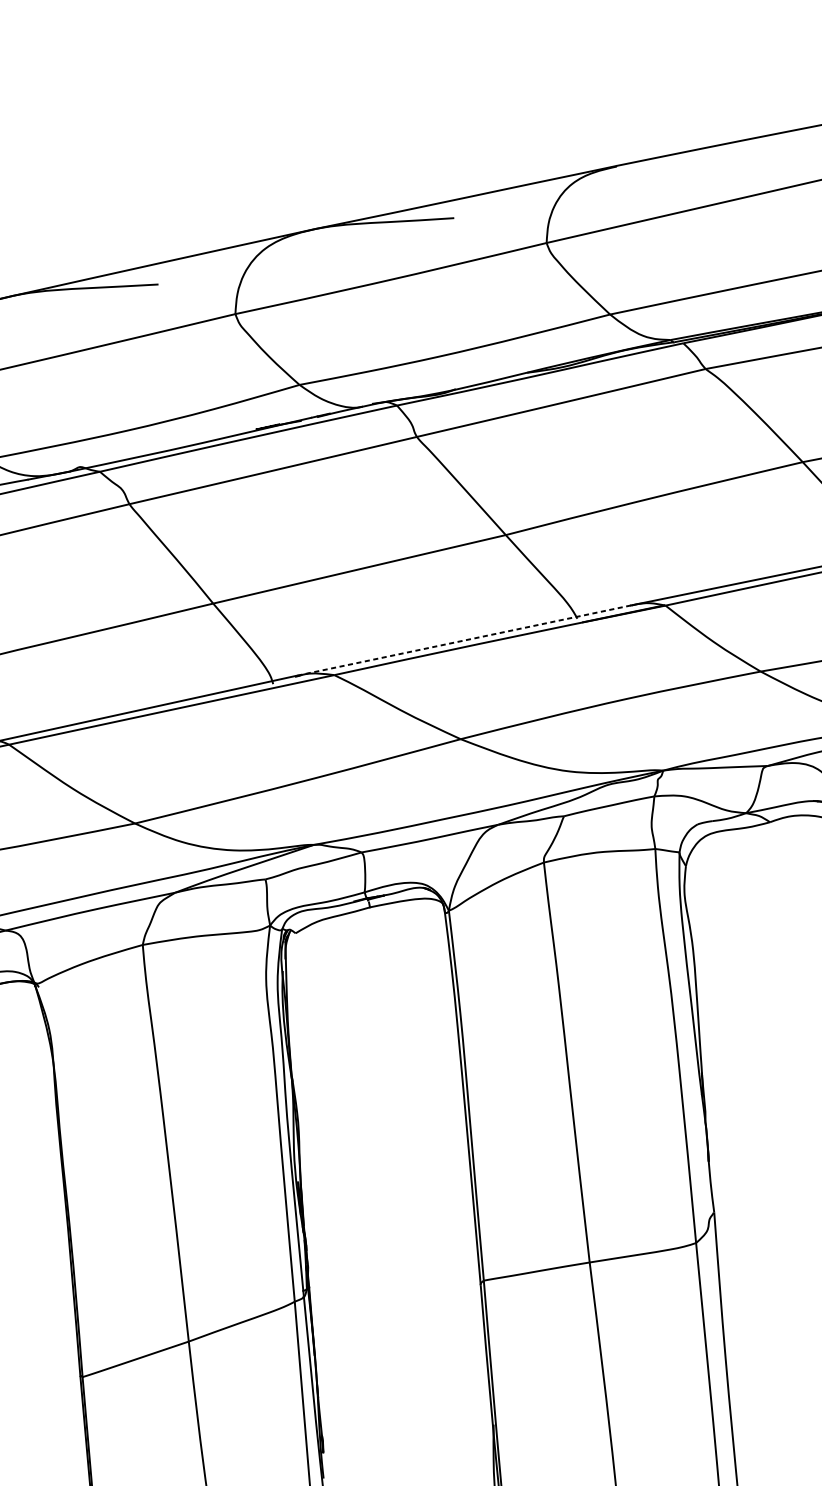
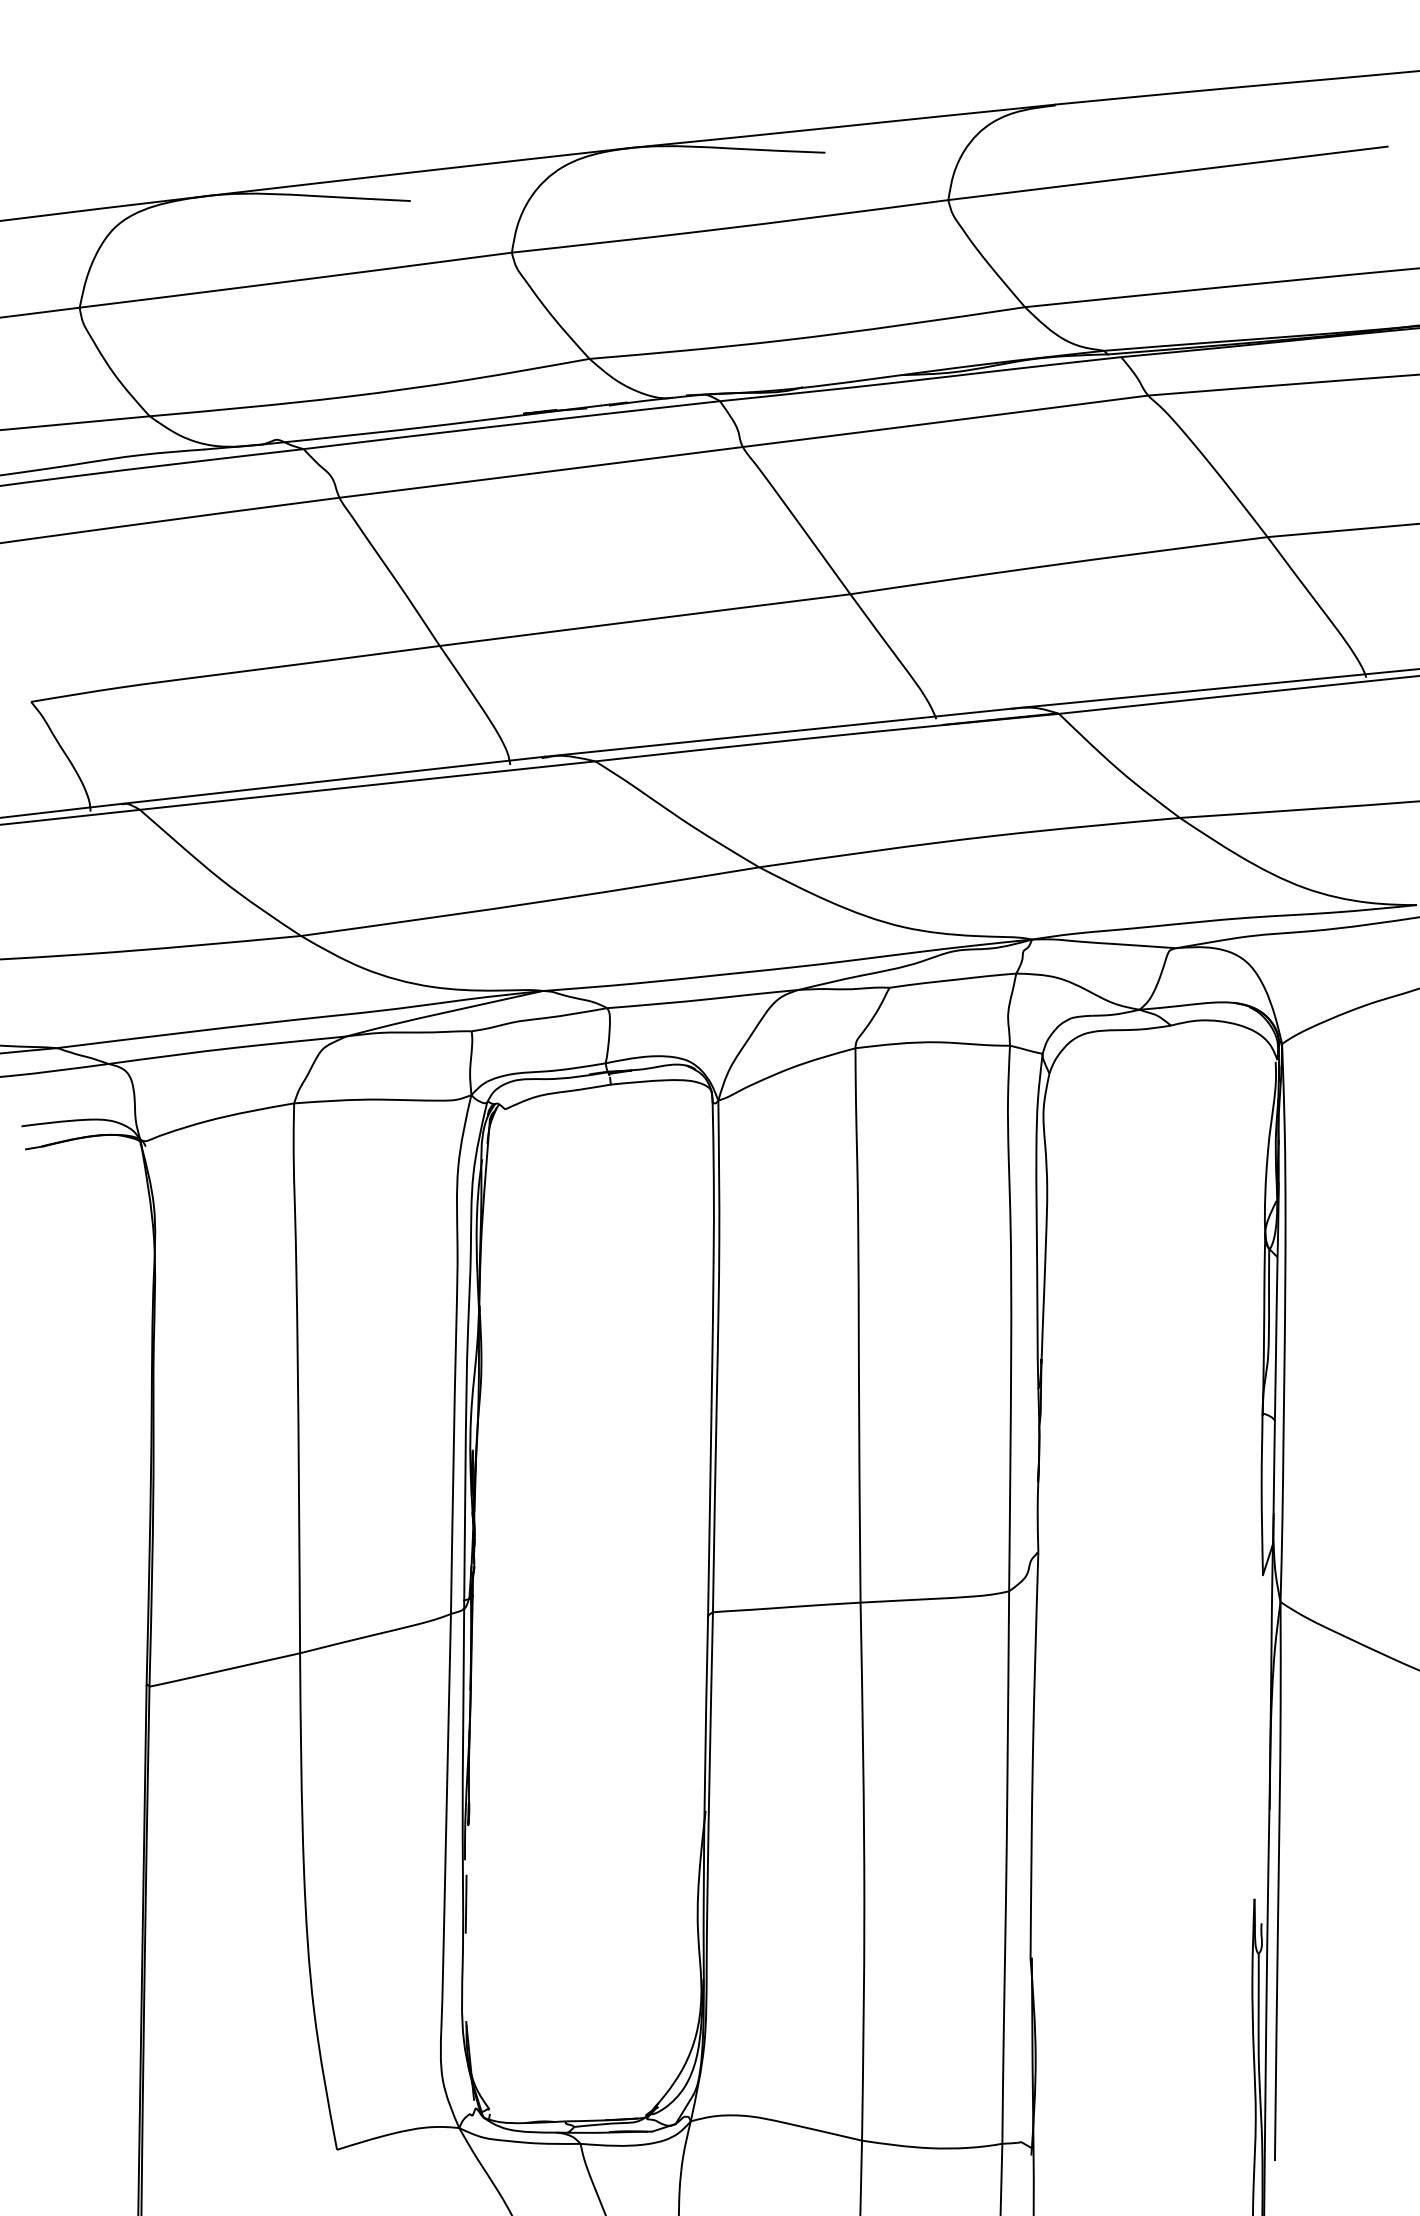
line: (464, 640) -> (778, 732), dashed -> solid

